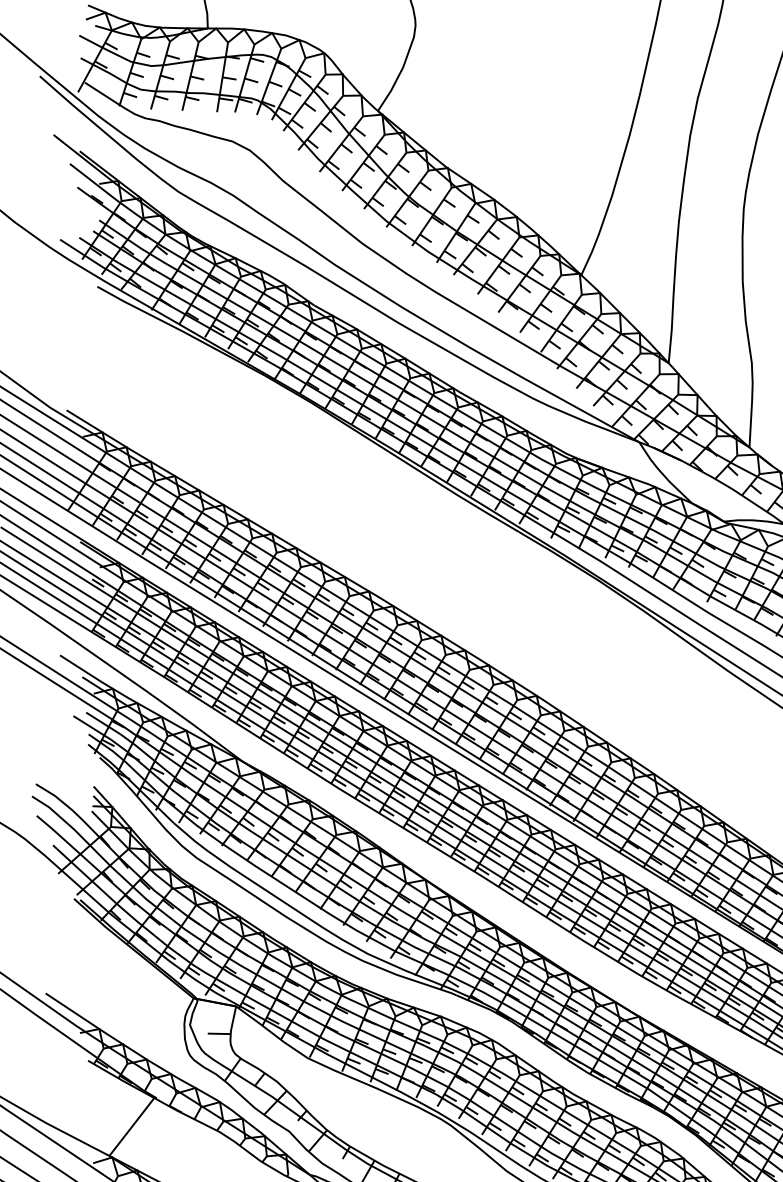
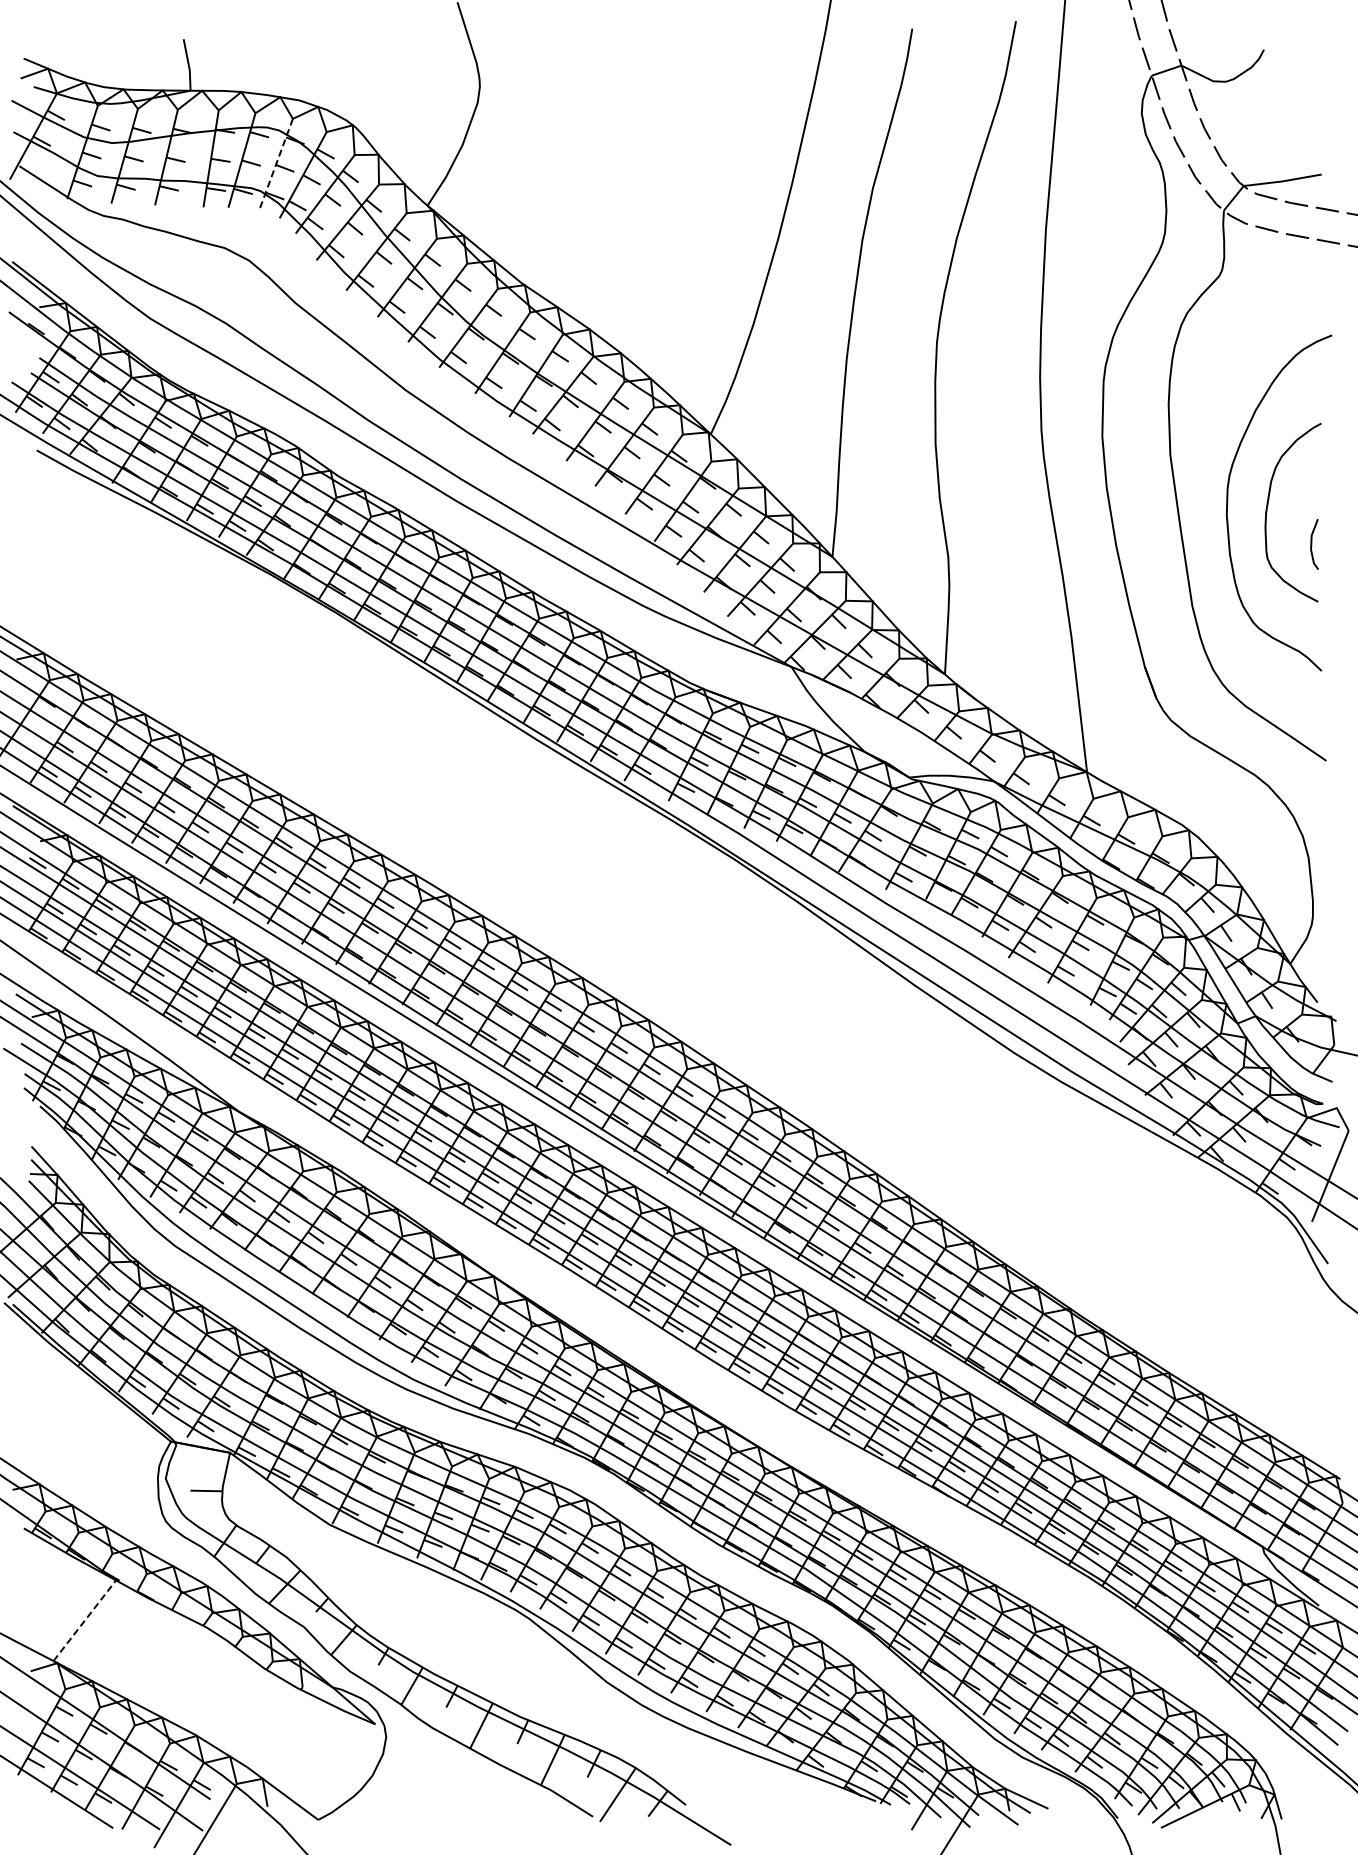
line: (268, 82) -> (275, 165), solid -> dashed
line: (132, 1126) -> (85, 1620), solid -> dashed

